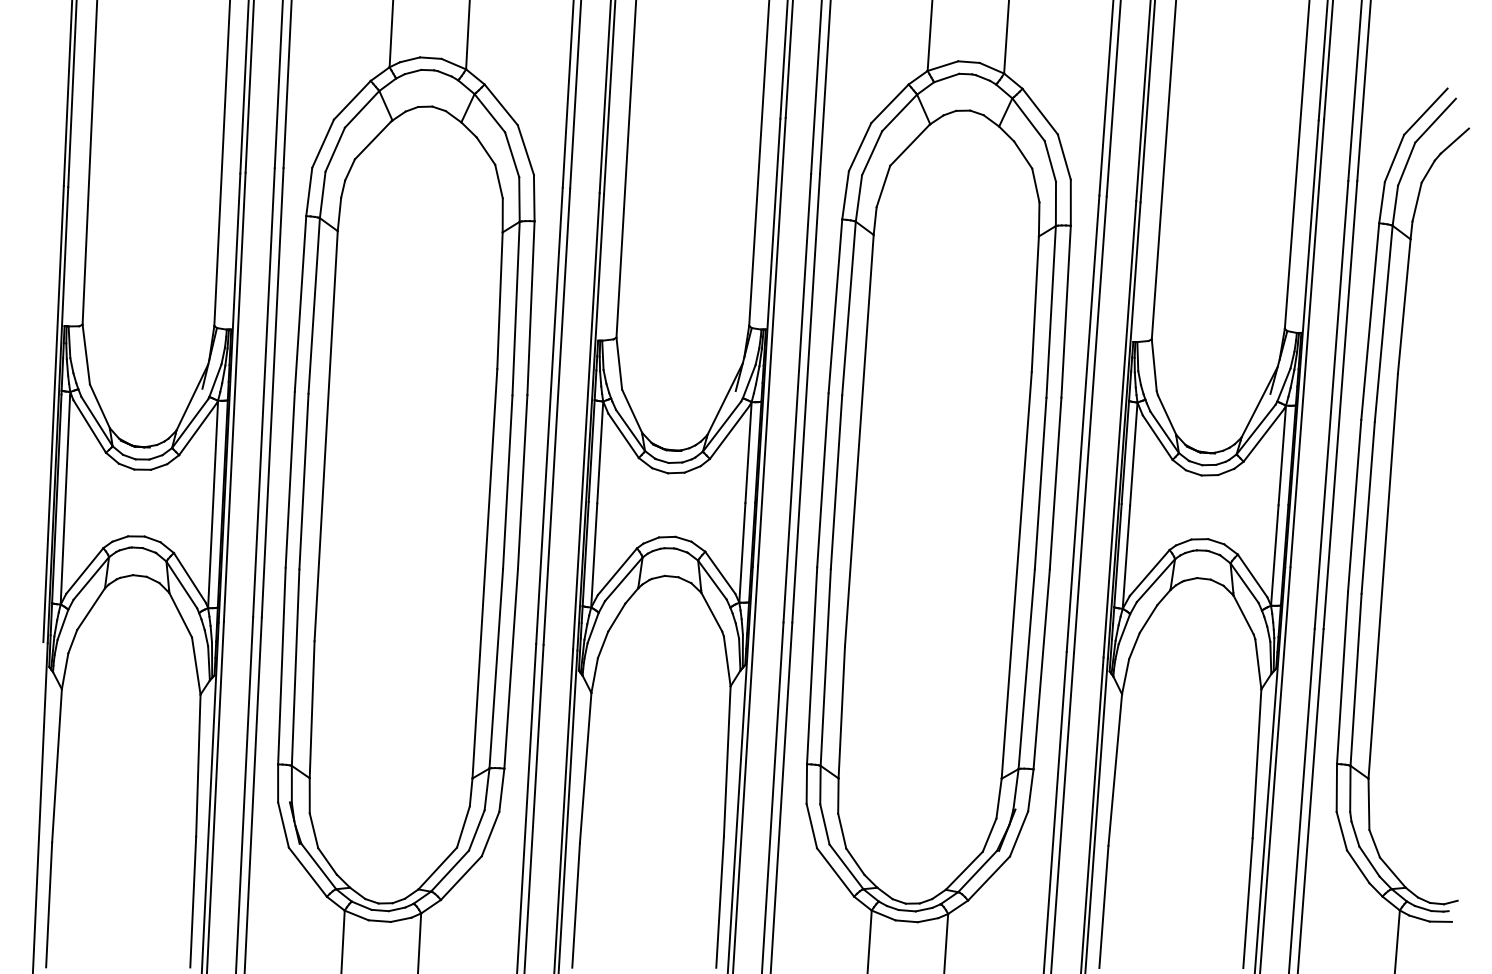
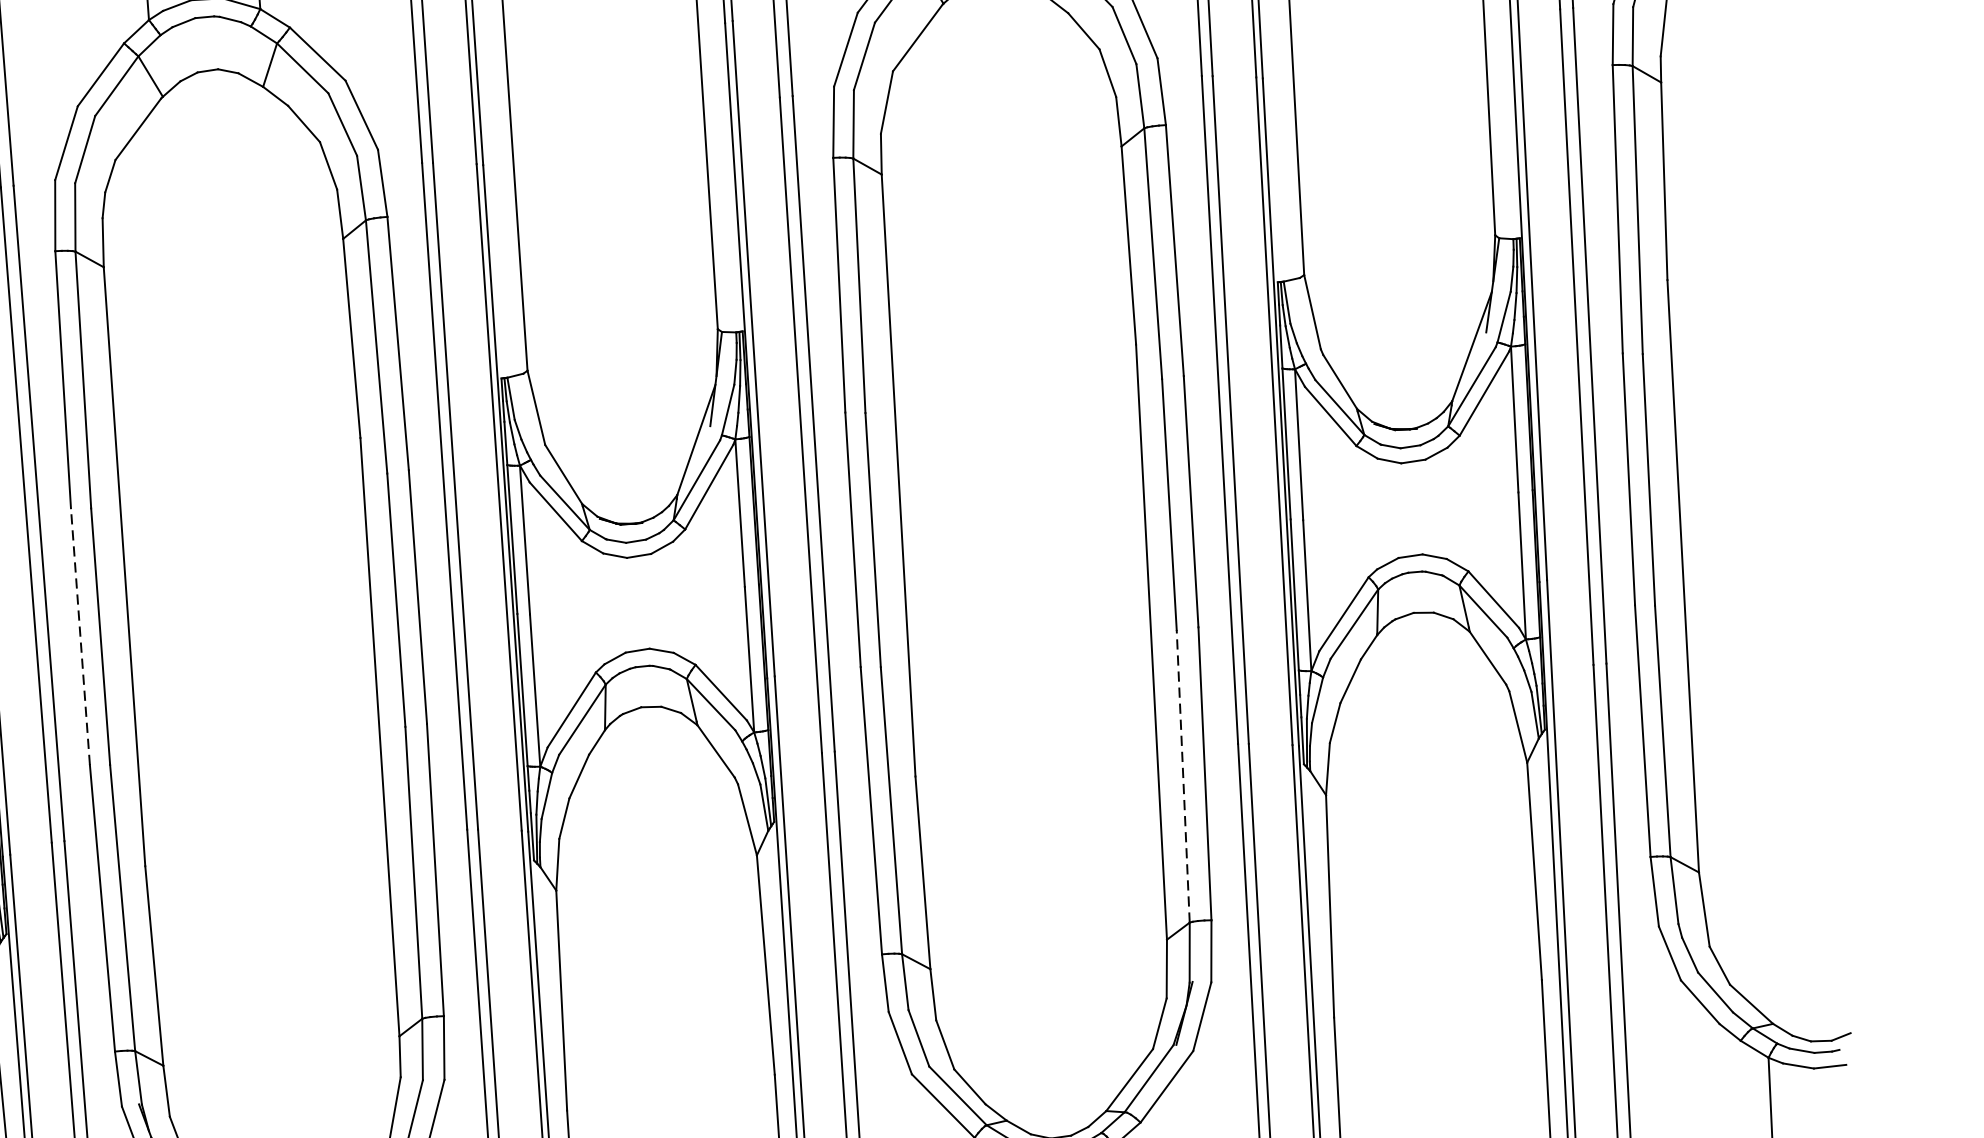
line: (290, 479) -> (80, 636), solid -> dashed
line: (1026, 668) -> (1182, 775), solid -> dashed

